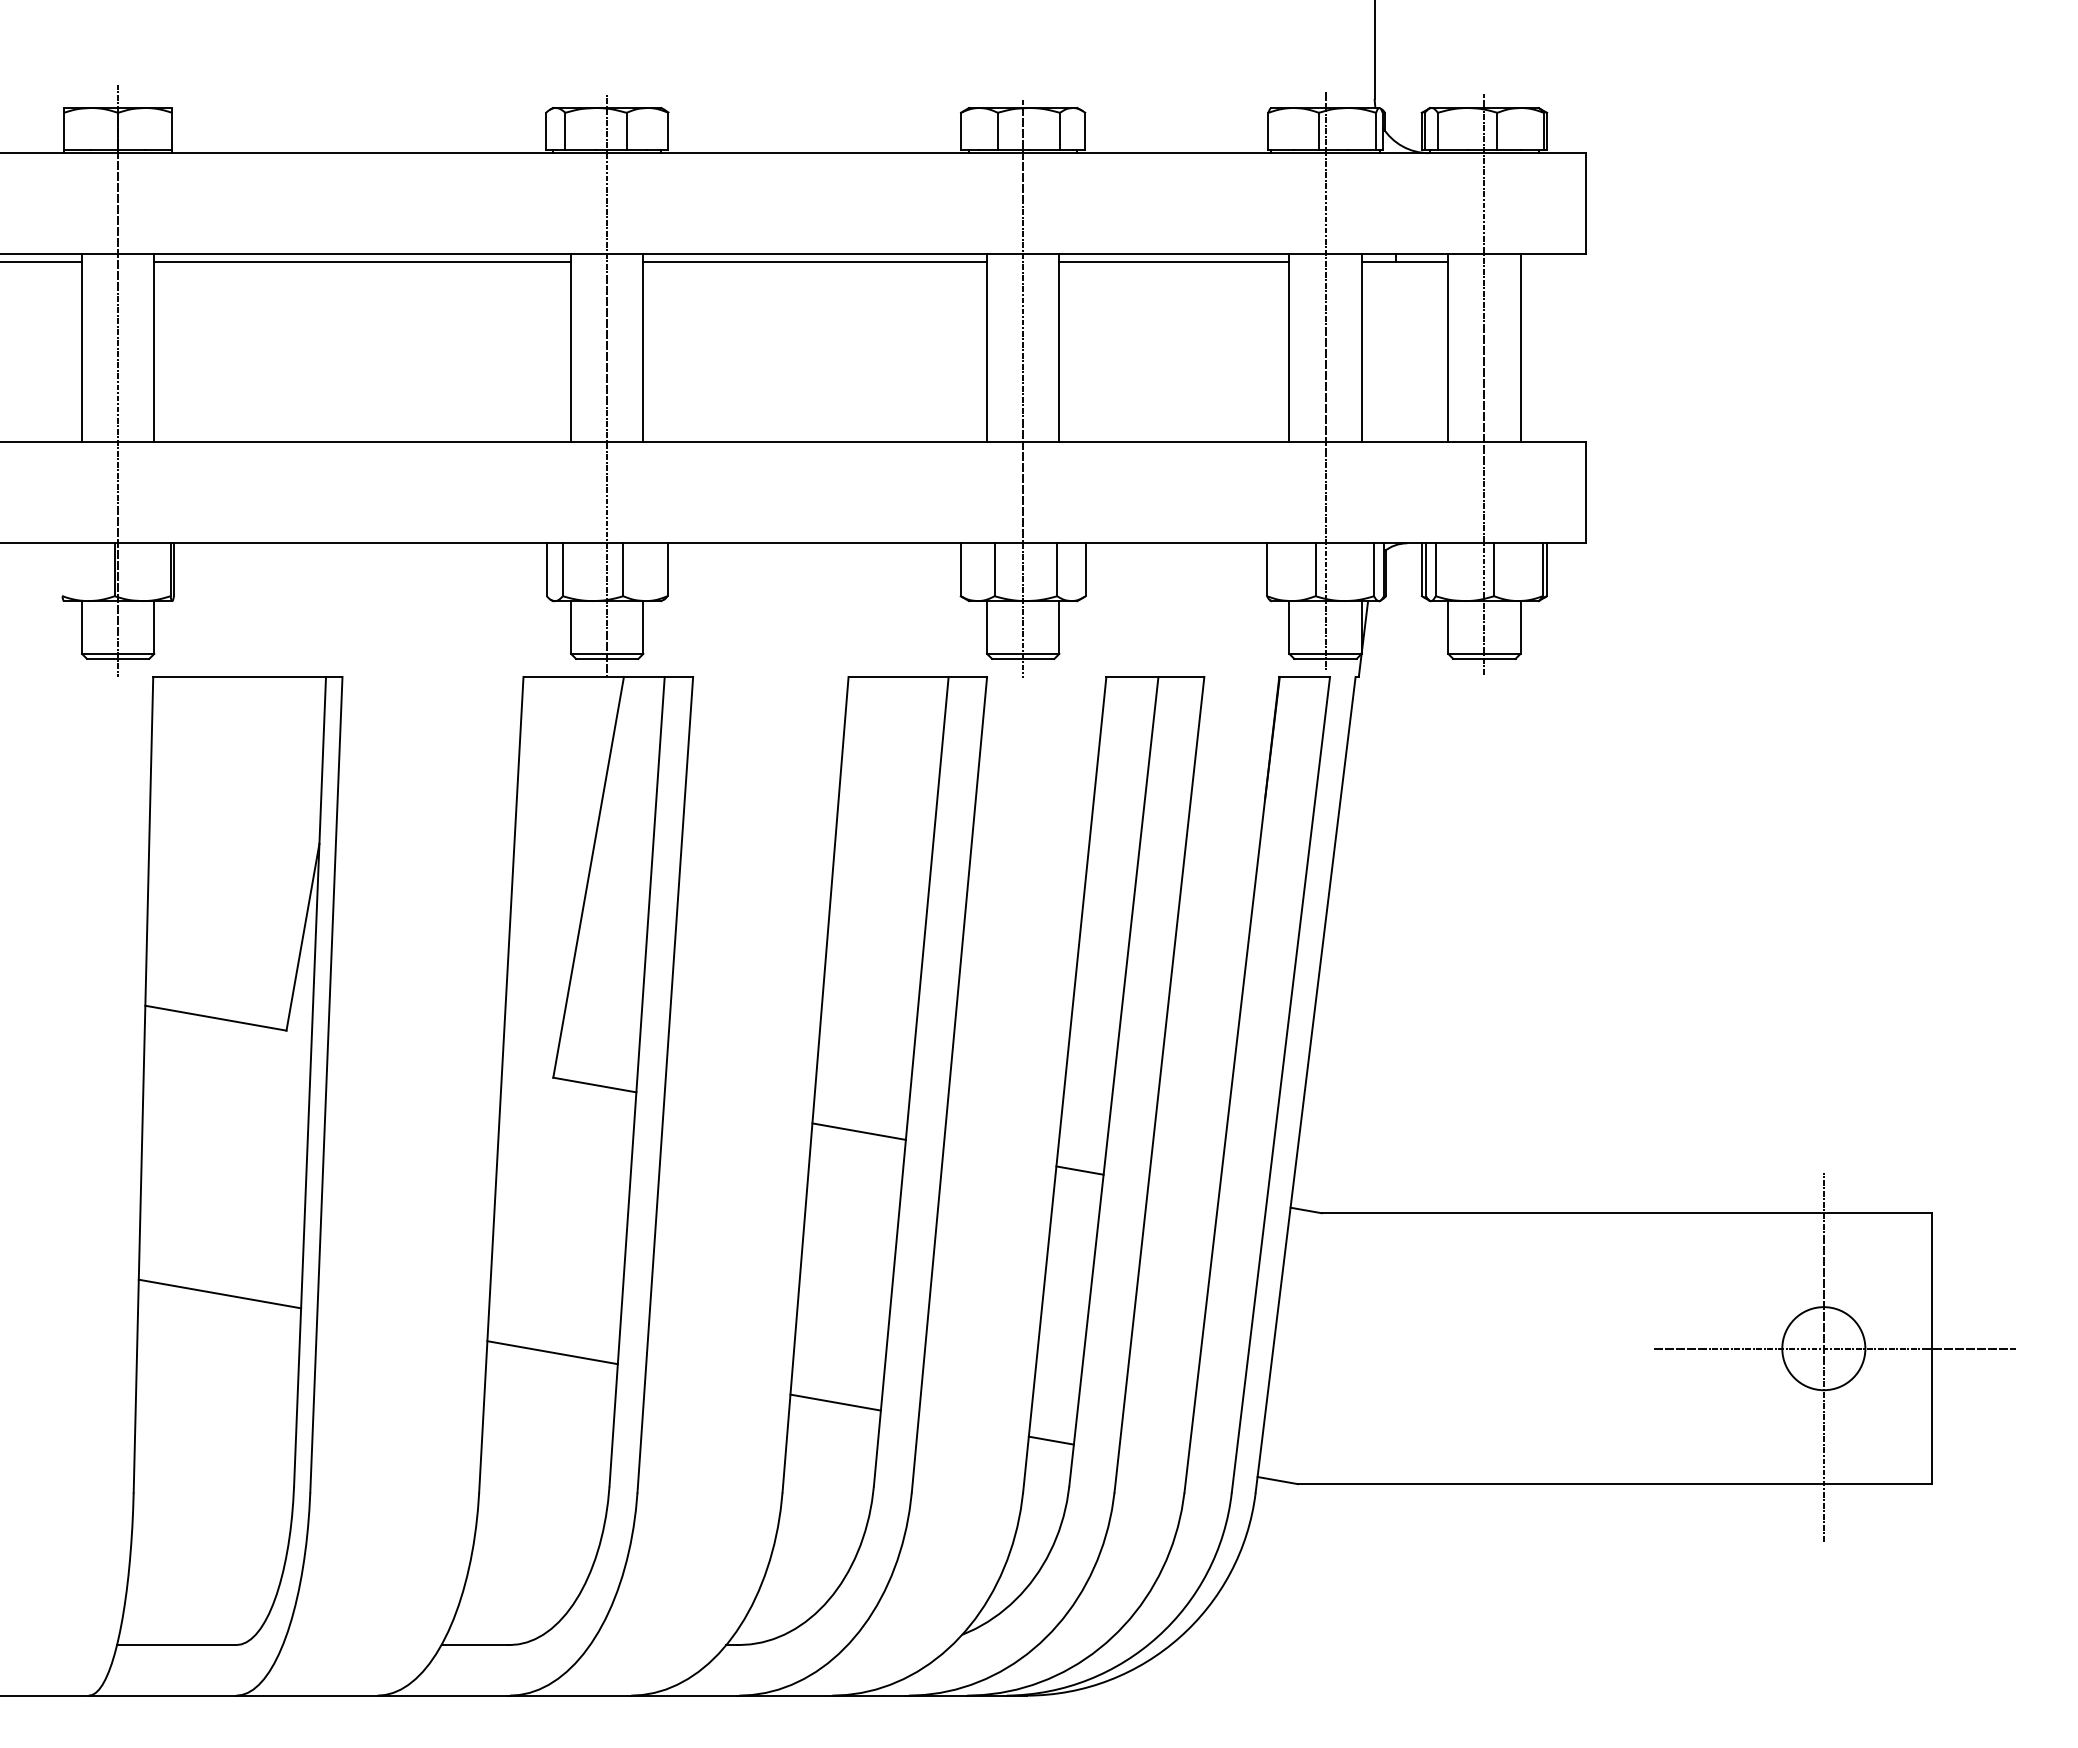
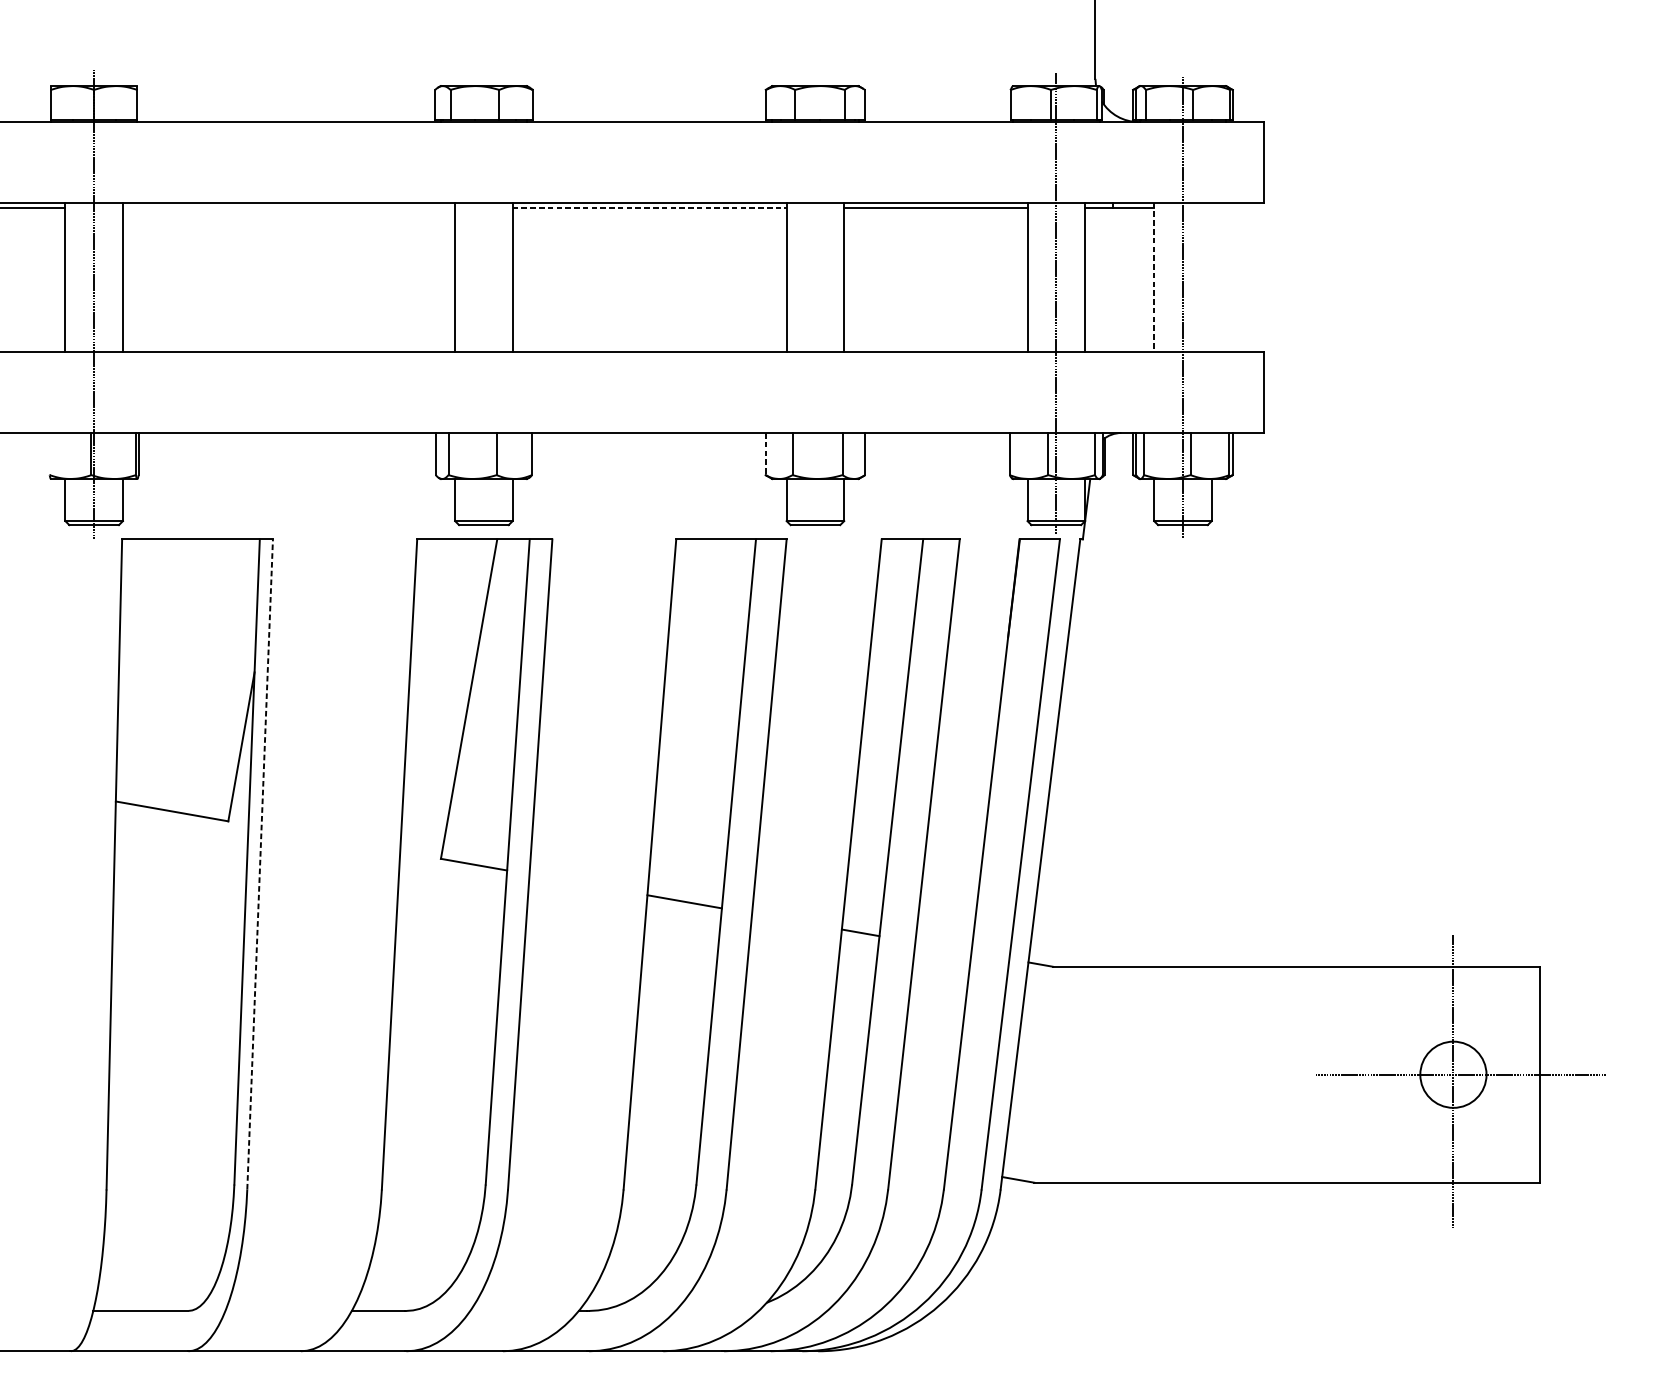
line: (362, 261) -> (288, 208), removed
line: (815, 261) -> (649, 208), solid -> dashed
line: (1448, 348) -> (1154, 277), solid -> dashed
line: (1520, 348) -> (1211, 277), removed
line: (607, 384) -> (484, 306), removed
line: (1023, 388) -> (815, 309), removed
line: (960, 570) -> (765, 454), solid -> dashed
line: (326, 1084) -> (260, 864), solid -> dashed
line: (219, 1293) -> (174, 1030), removed
line: (552, 1352) -> (440, 1077), removed
line: (835, 1402) -> (665, 1117), removed
line: (1050, 1440) -> (837, 1147), removed

